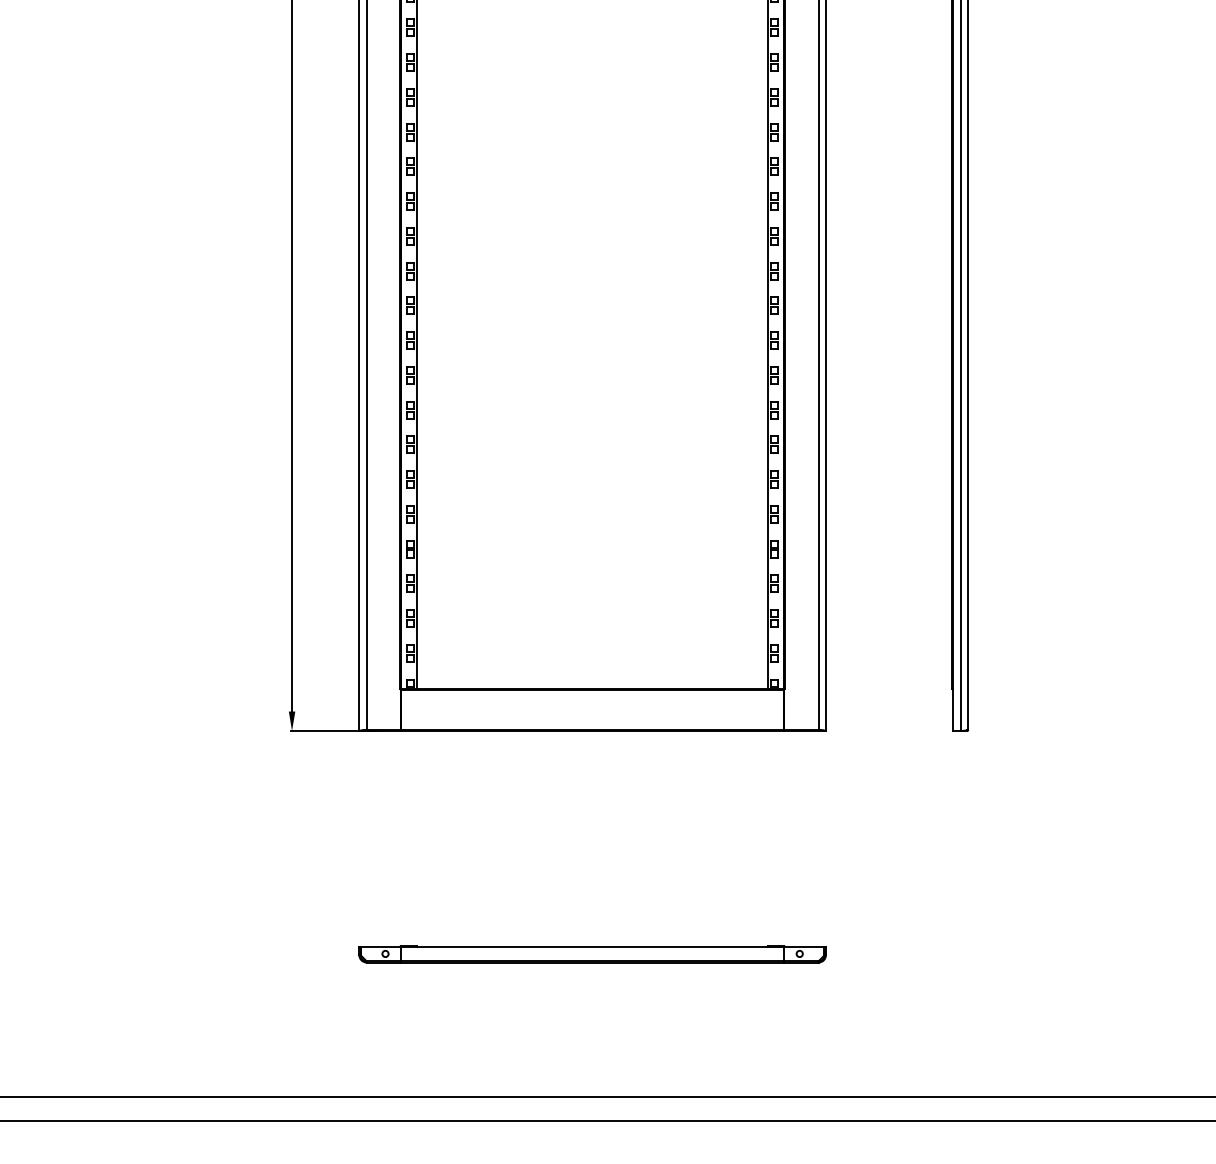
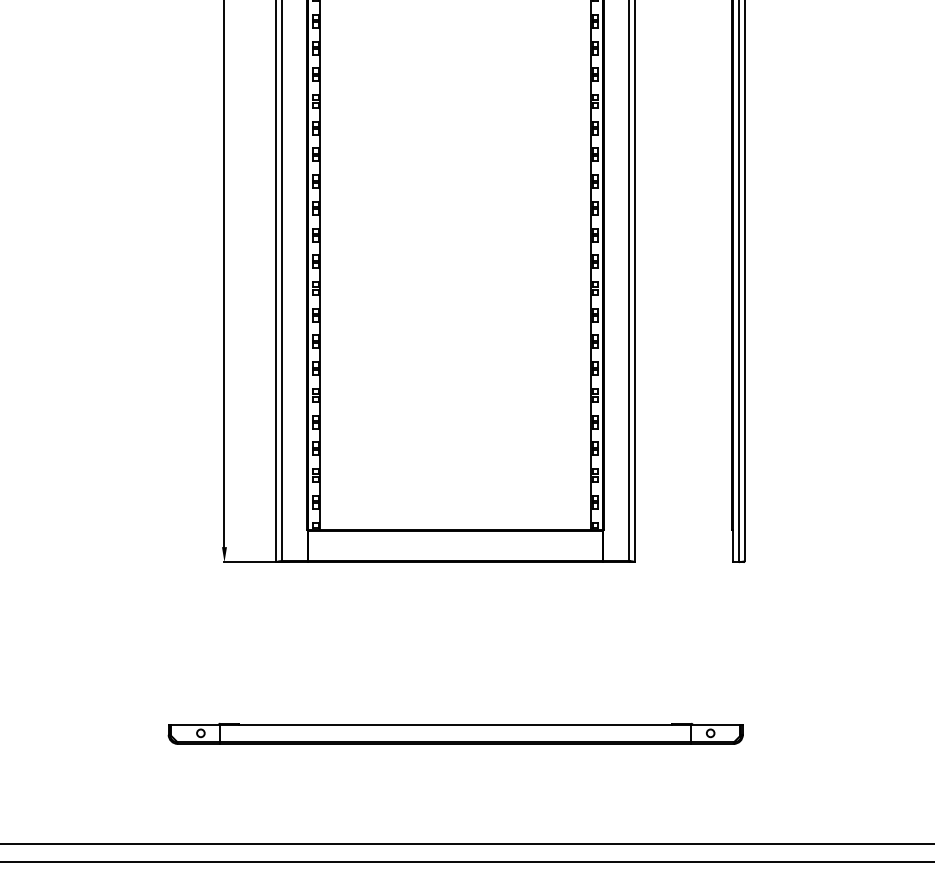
part: (592, 953) -> (455, 733), size x1.6

